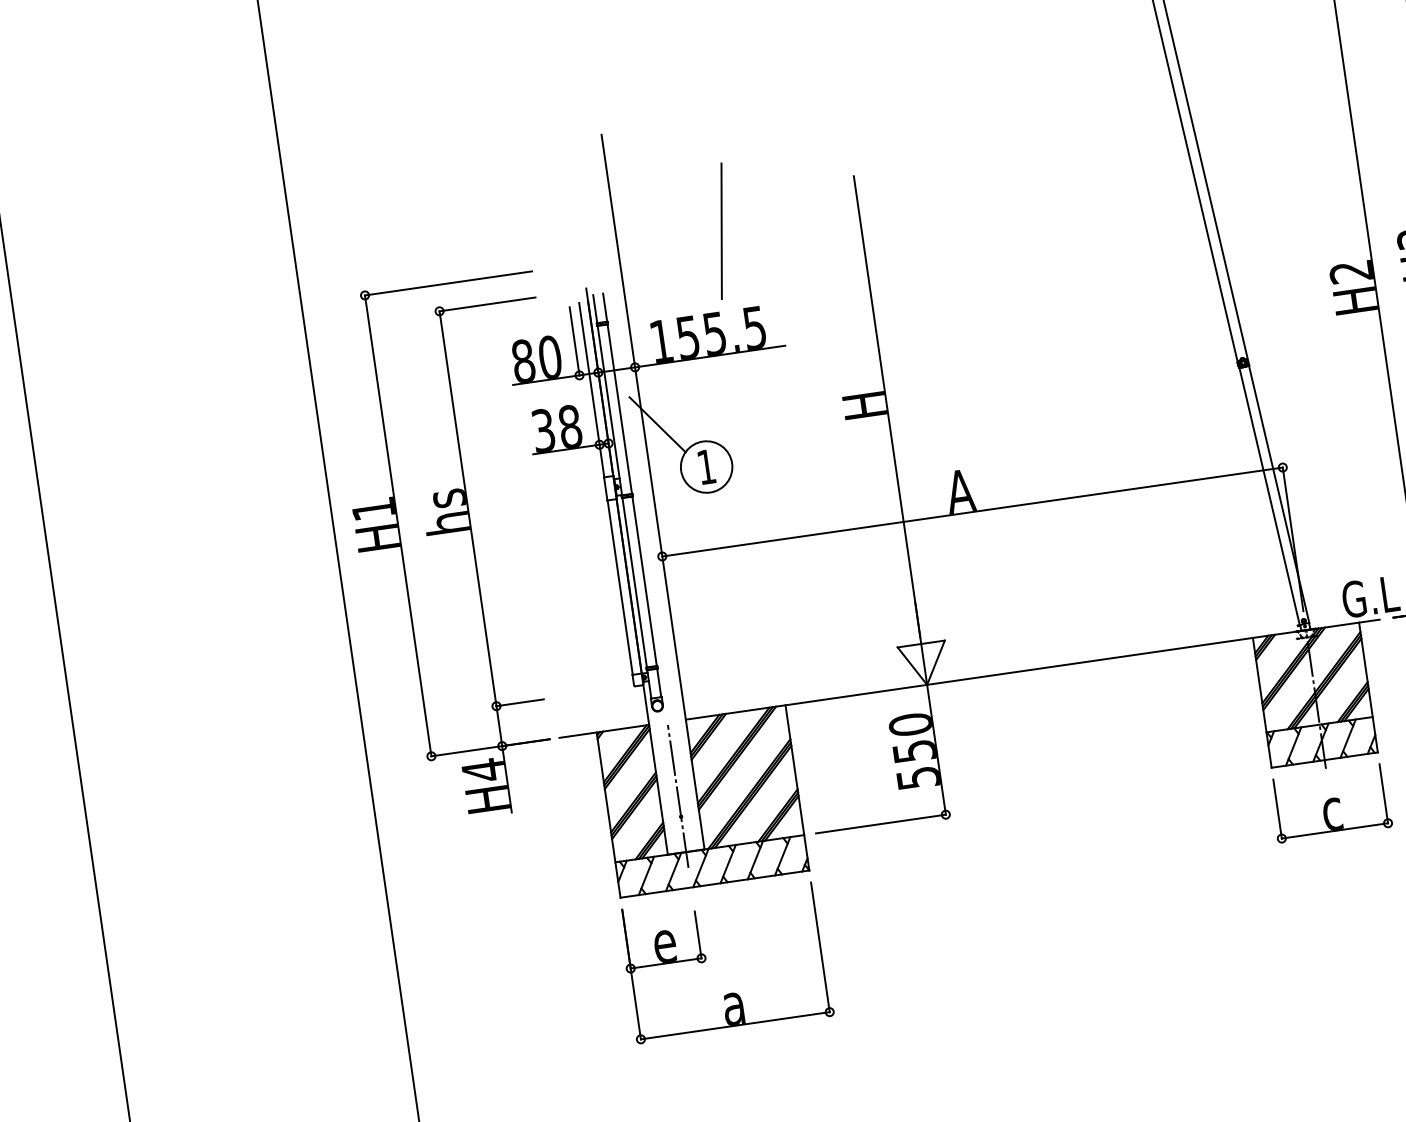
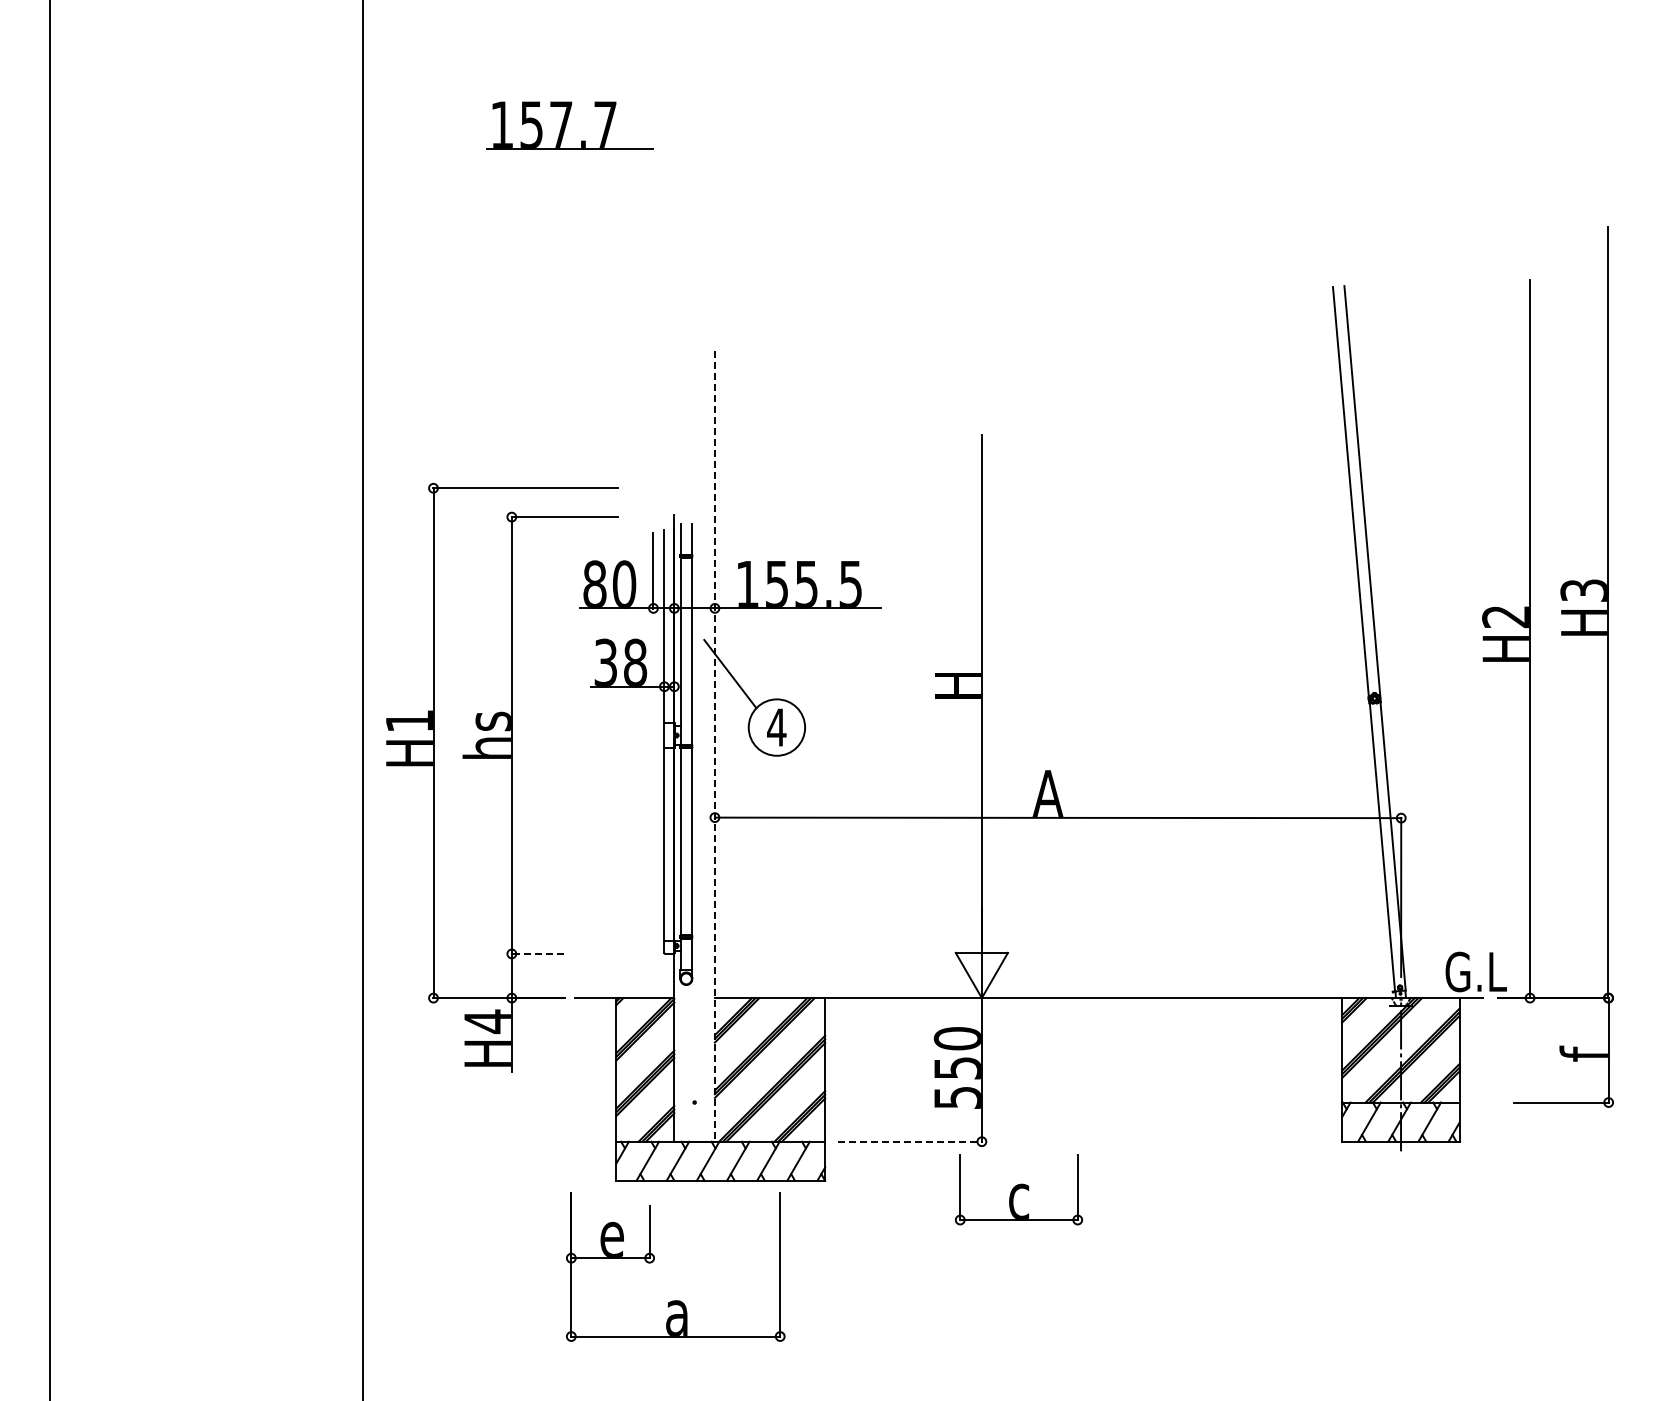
line: (721, 230) -> (829, 473), removed
text: (706, 467) -> (776, 727), 1 -> 4
line: (652, 492) -> (714, 746), solid -> dashed
line: (519, 702) -> (537, 953), solid -> dashed
line: (678, 796) -> (694, 1080), removed
part: (1331, 803) -> (1019, 1189), moved
line: (881, 823) -> (910, 1141), solid -> dashed
part: (706, 959) -> (654, 1260), moved

